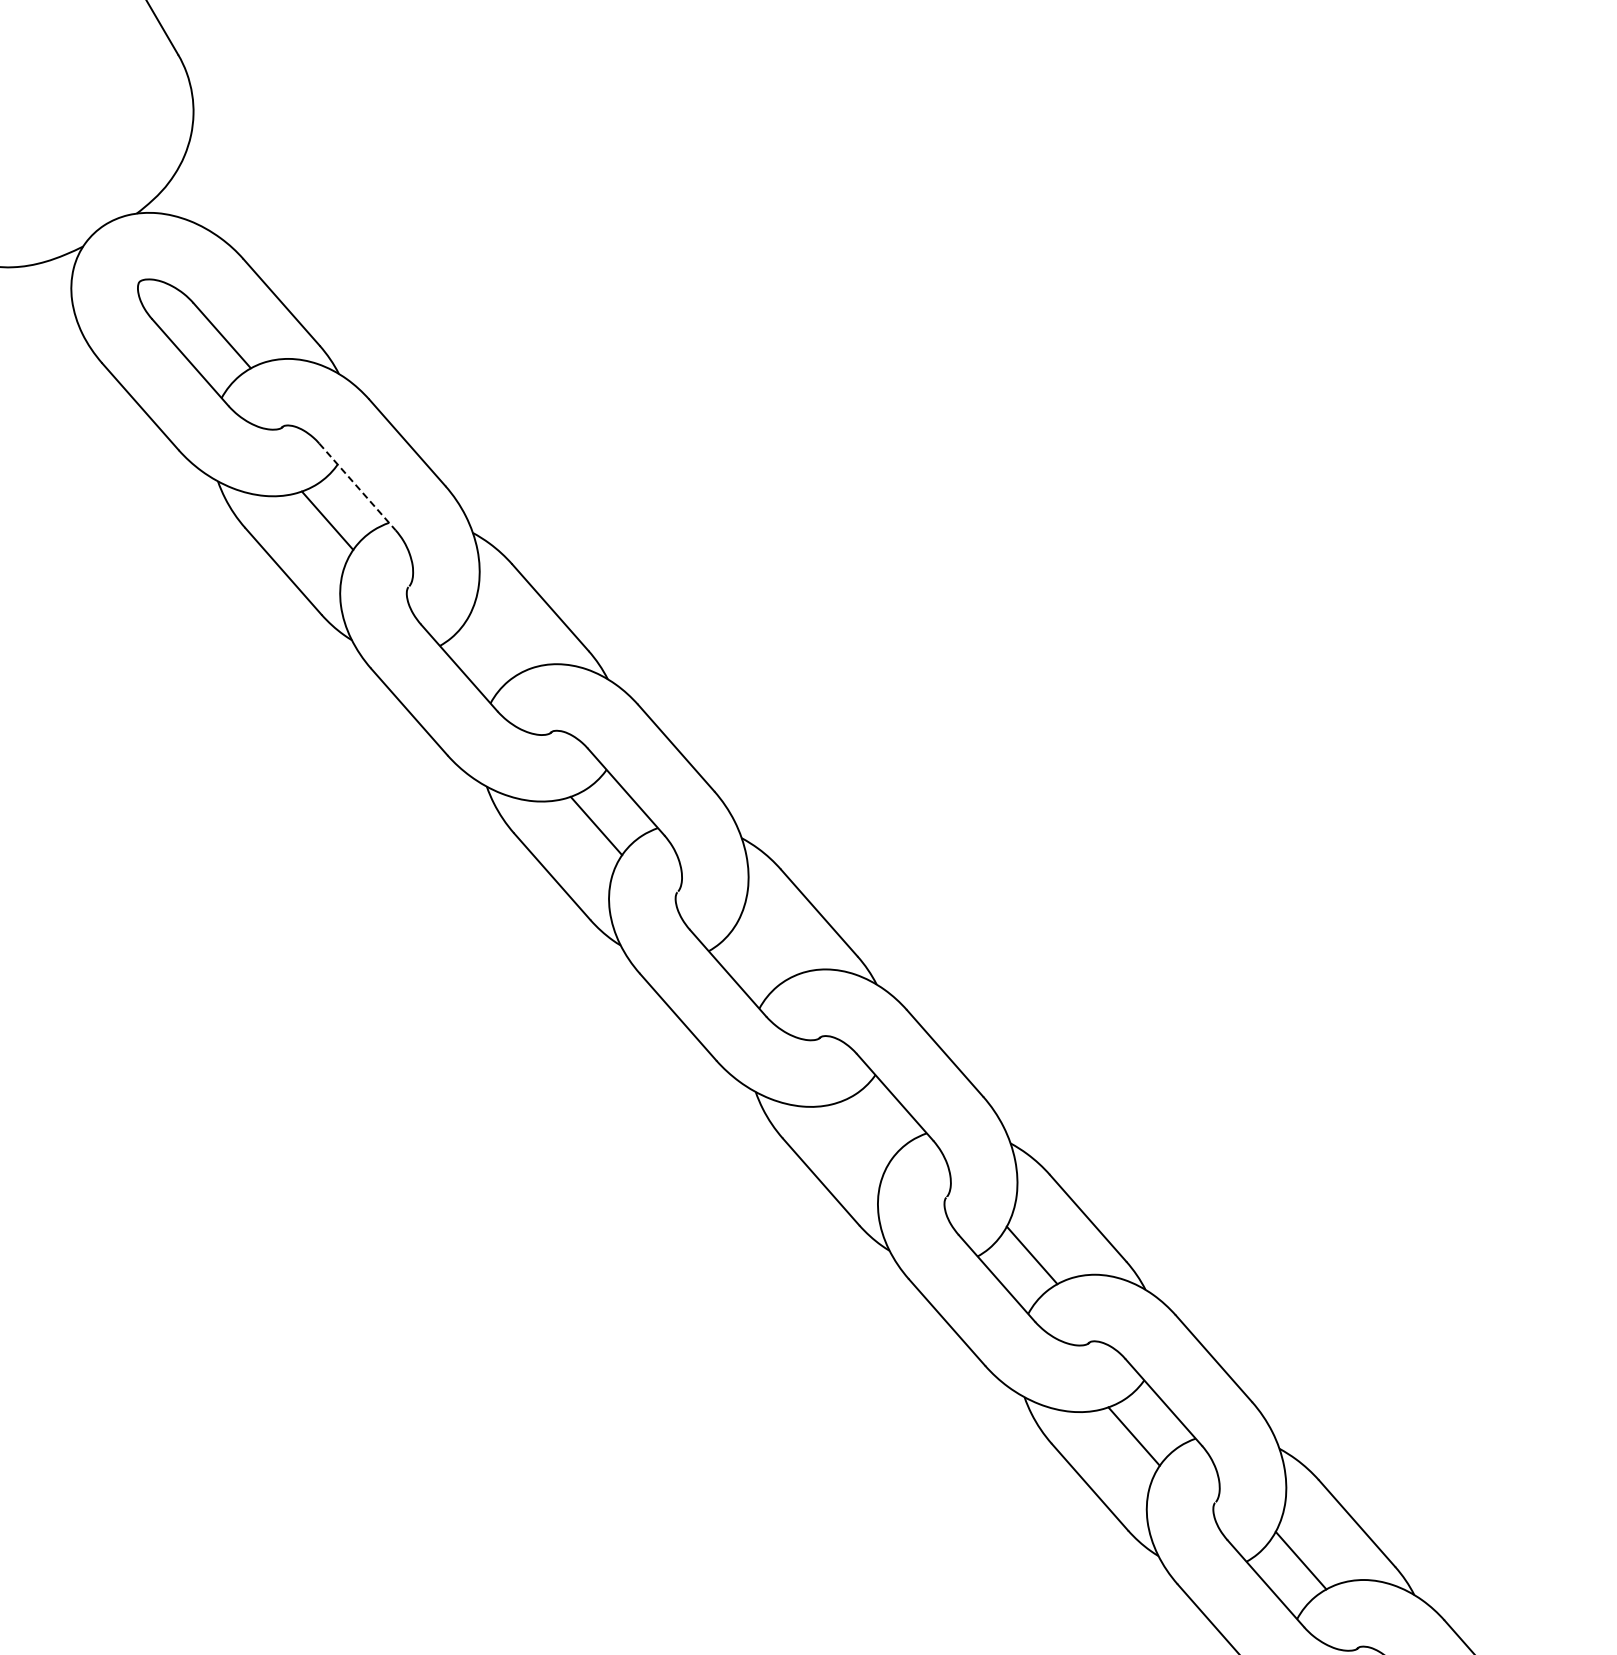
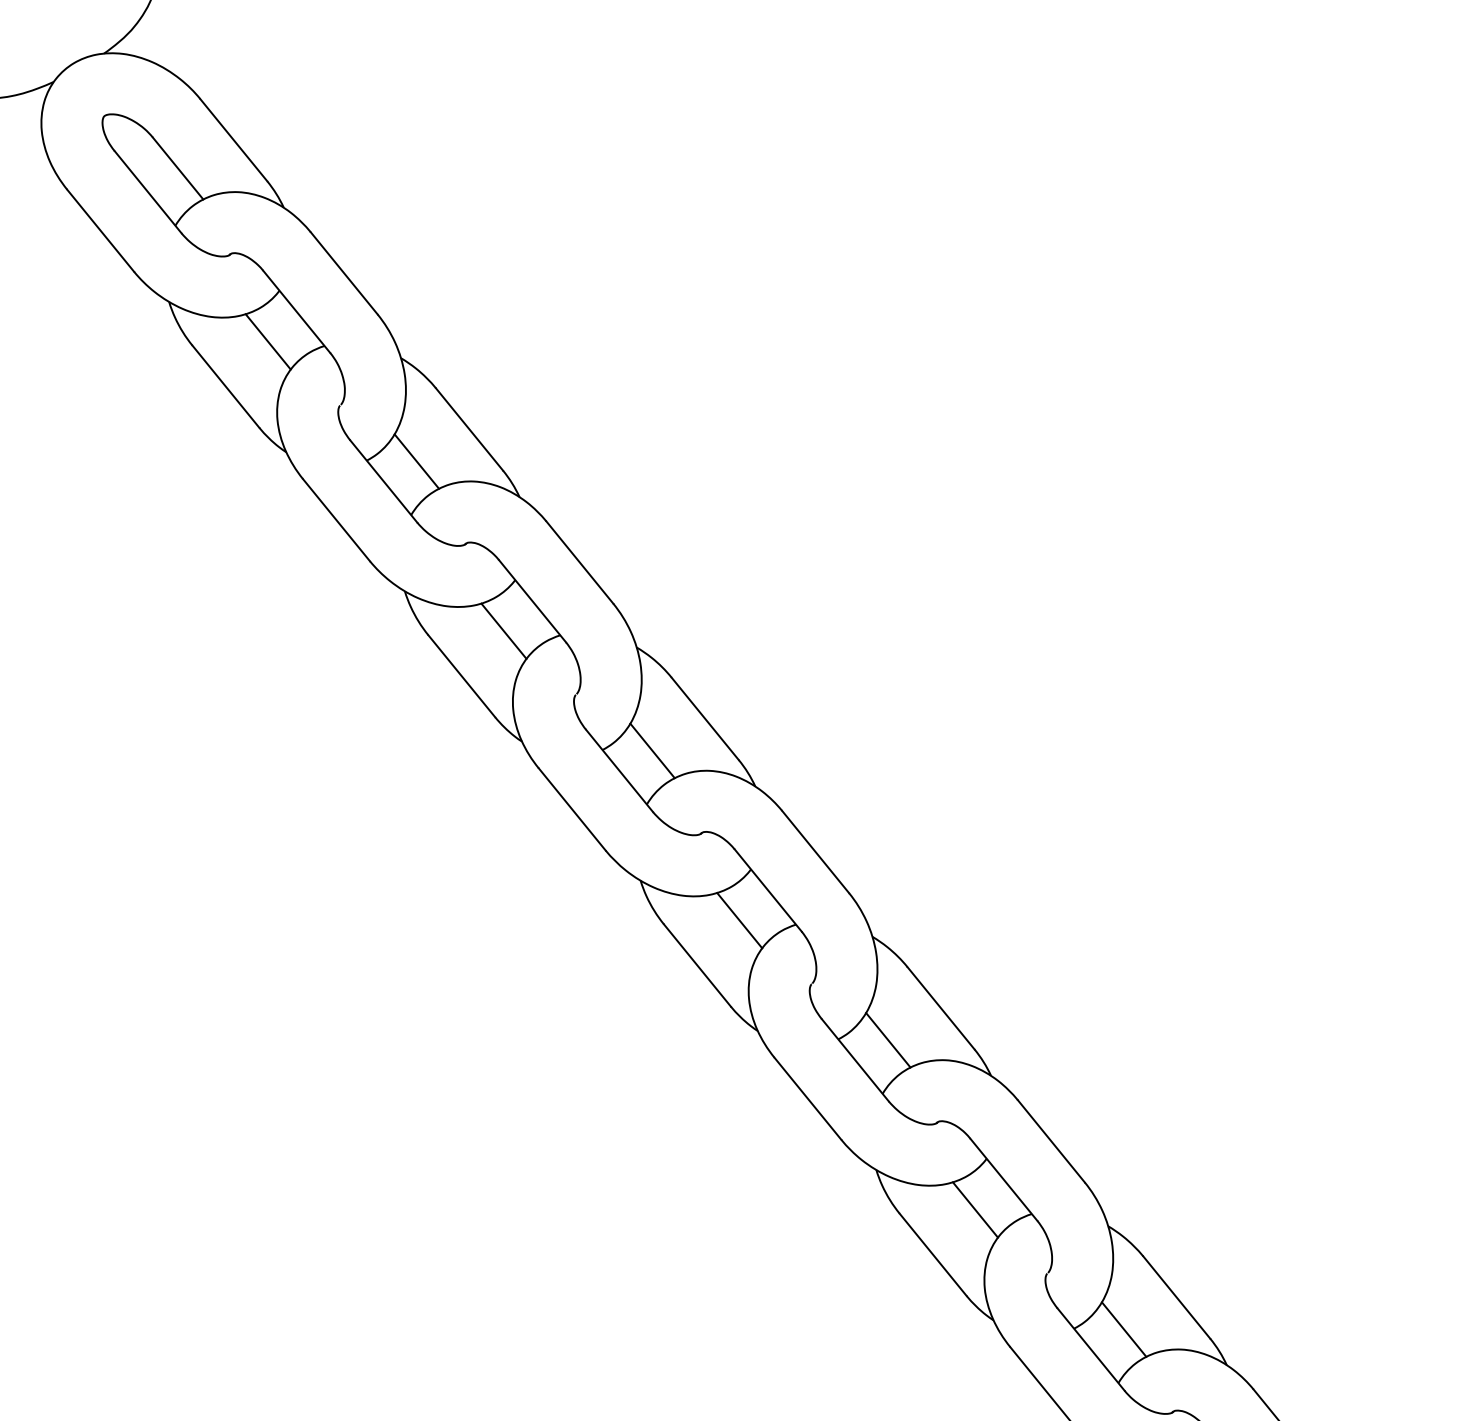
line: (357, 486) -> (296, 311), dashed -> solid
line: (494, 644) -> (416, 461), added
line: (763, 949) -> (652, 750), added
line: (865, 1131) -> (739, 920), added

